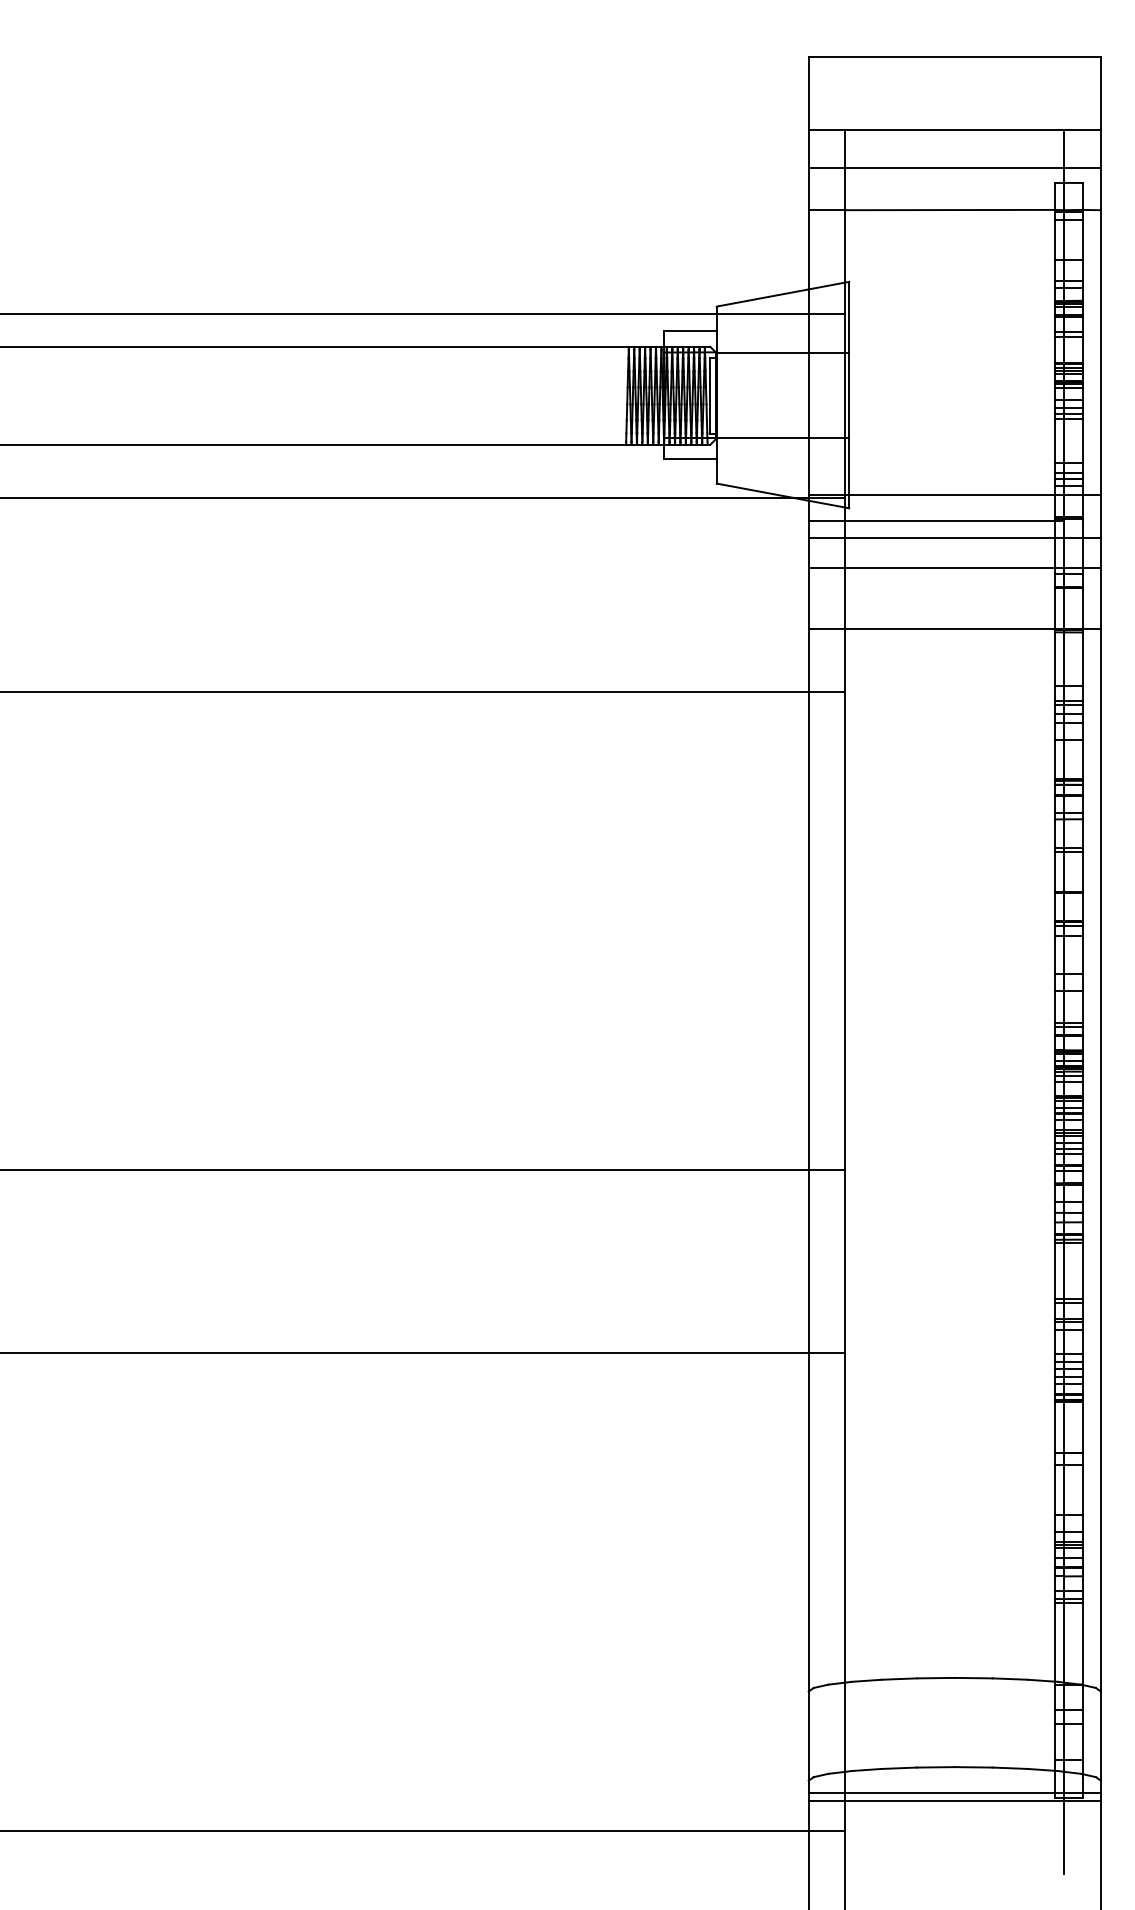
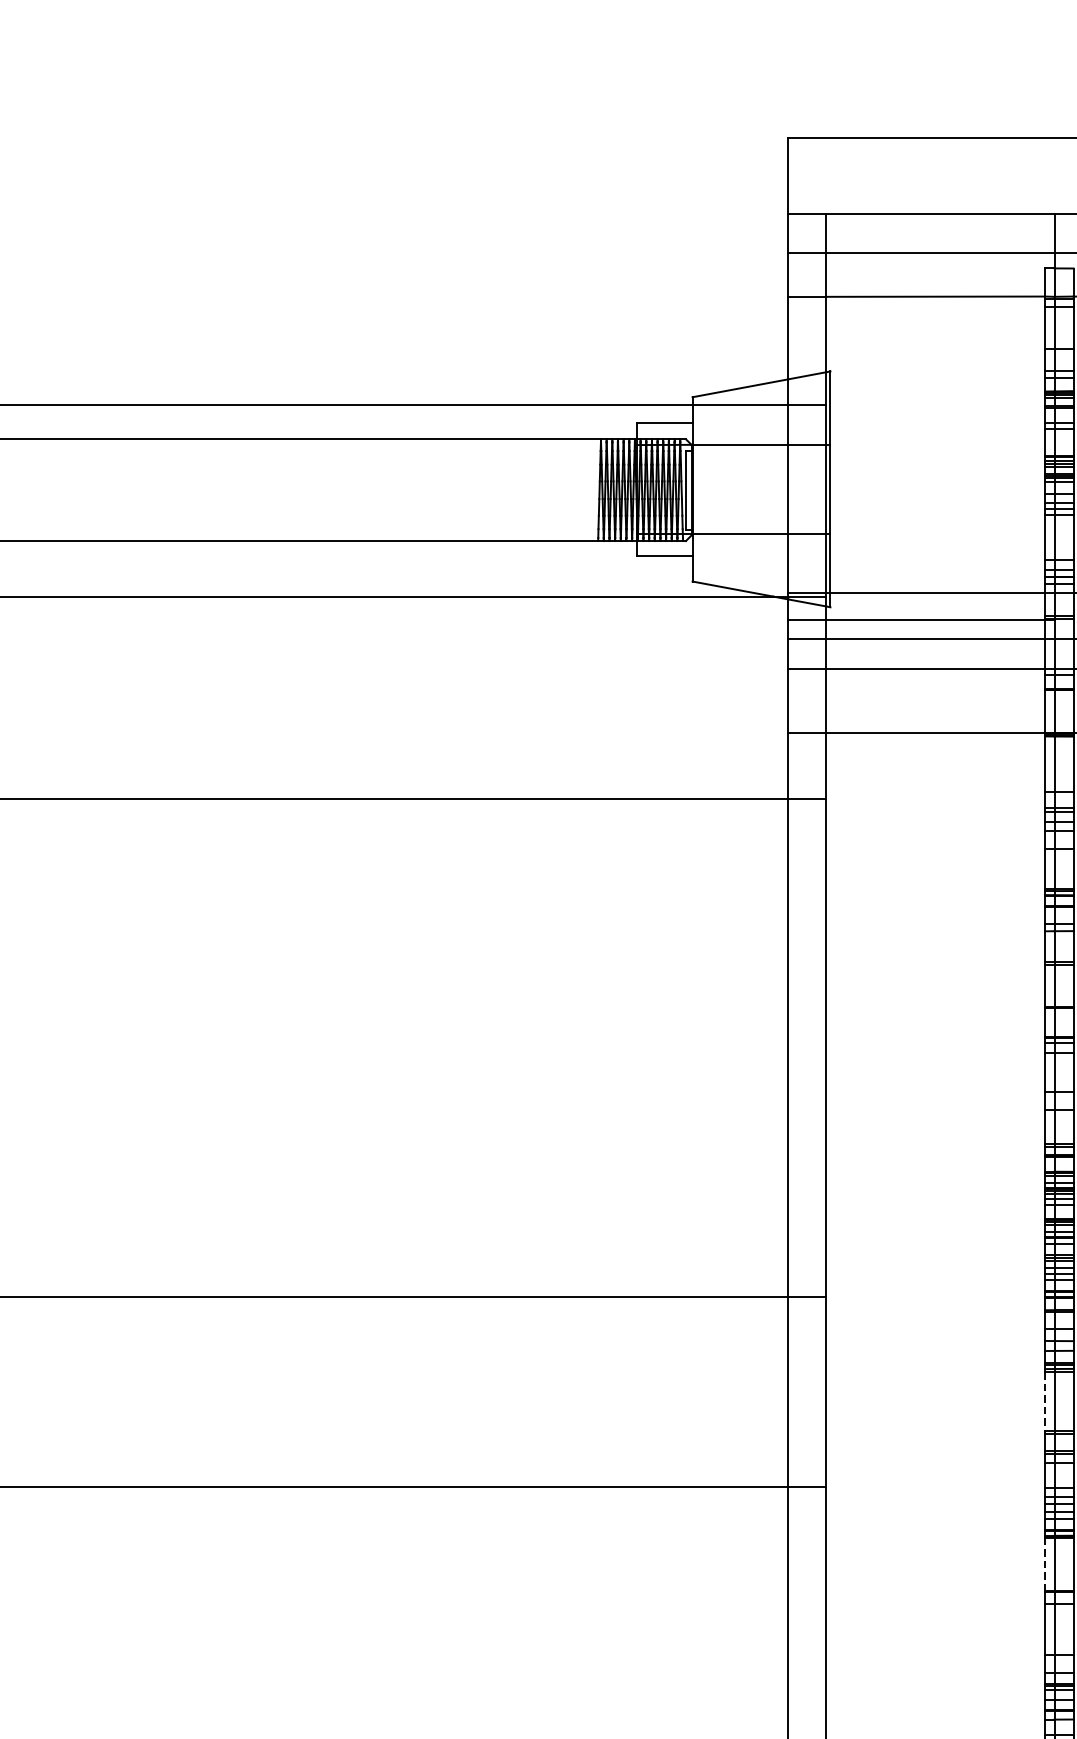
line: (1055, 1270) -> (1045, 1401), solid -> dashed
line: (1055, 1427) -> (1045, 1564), solid -> dashed

